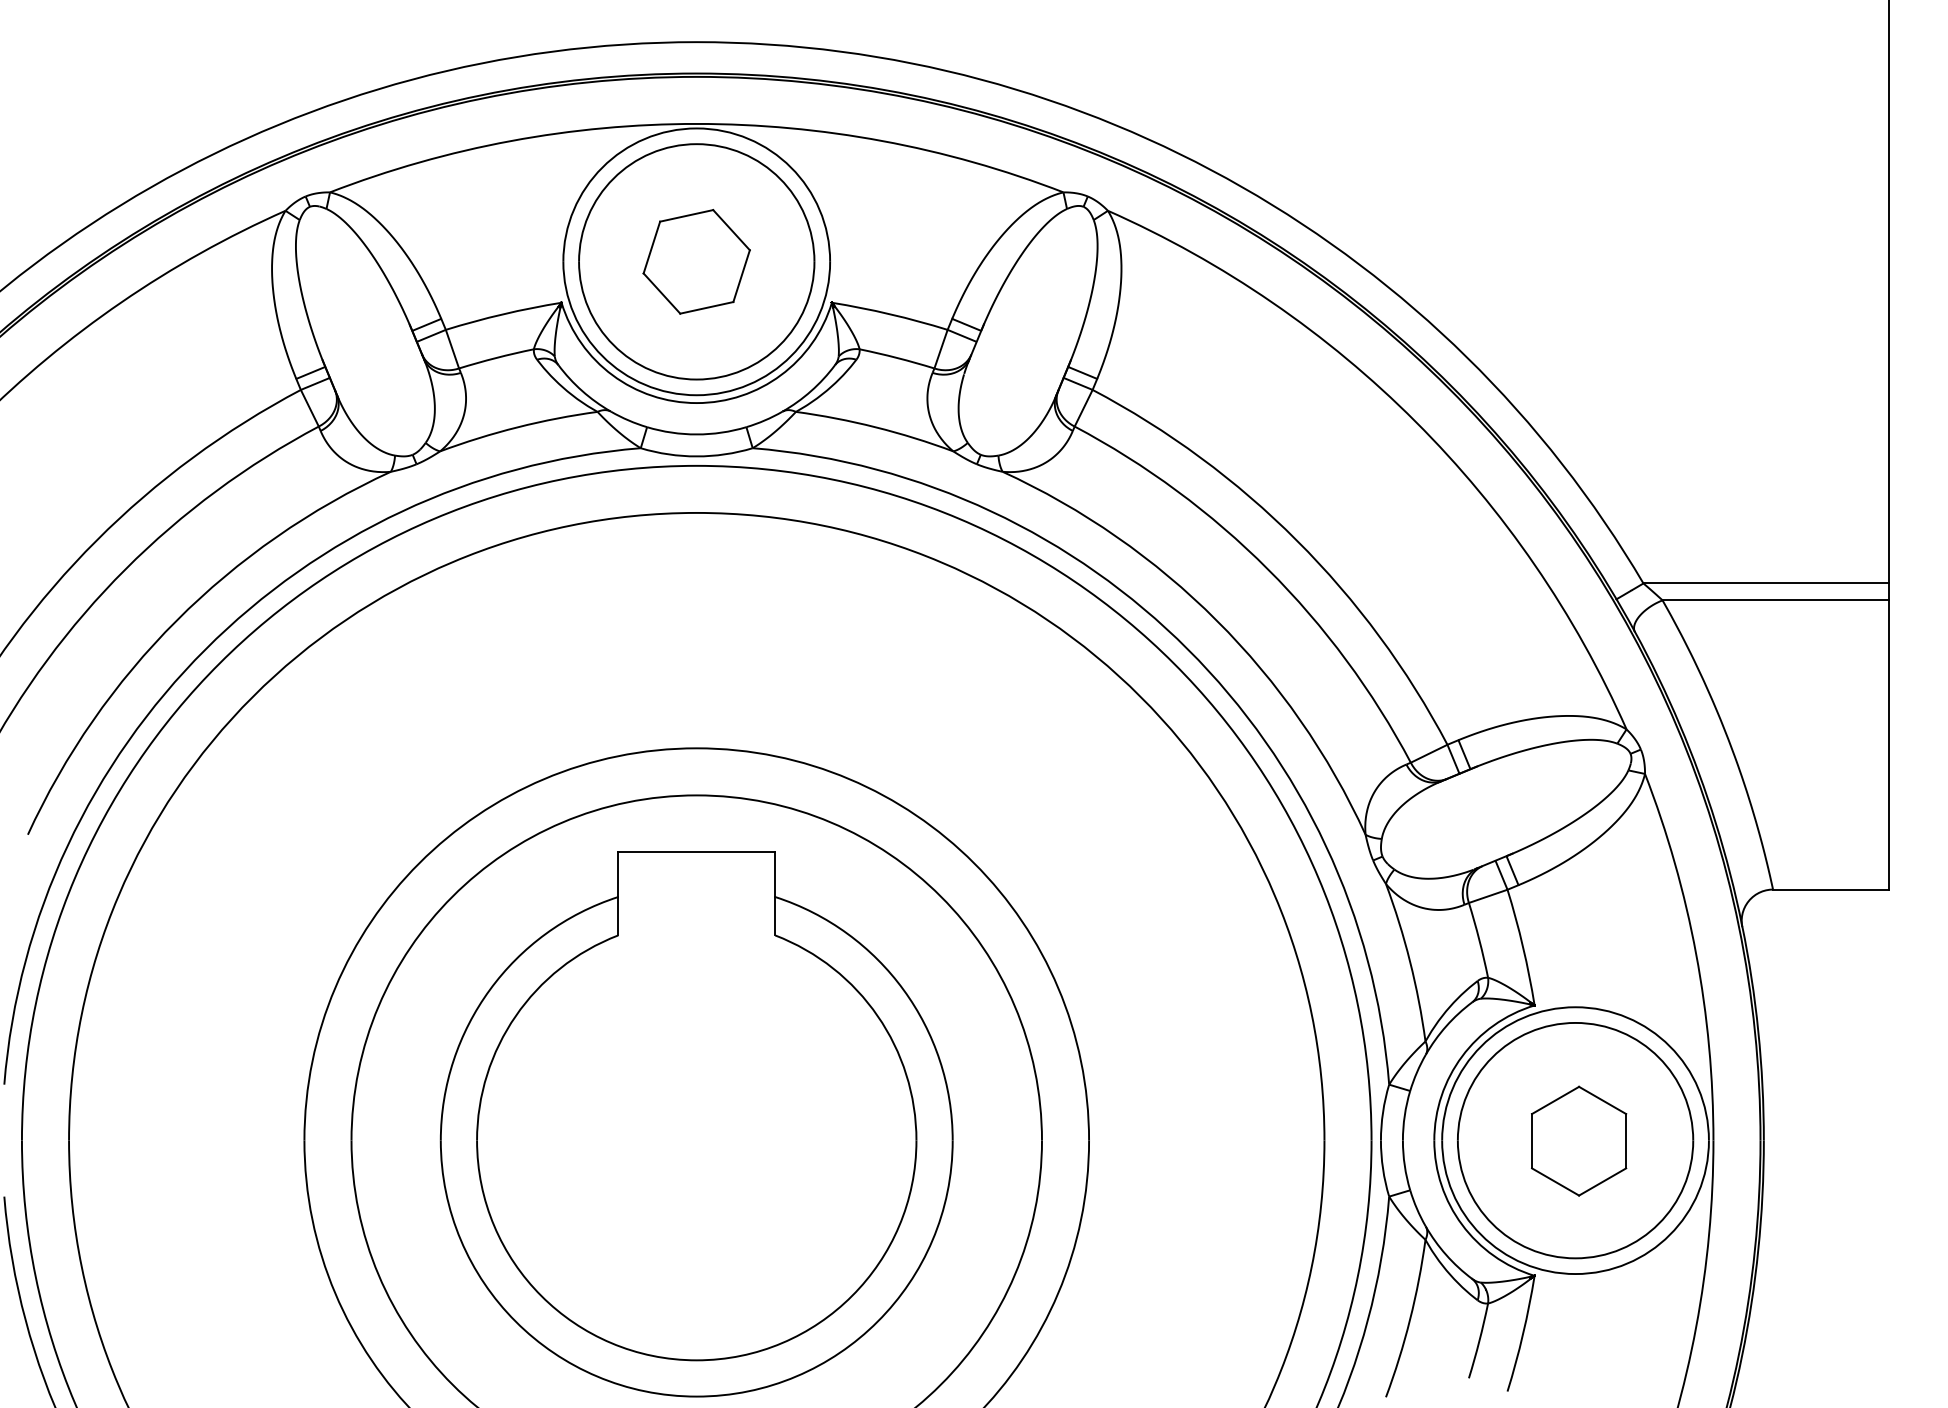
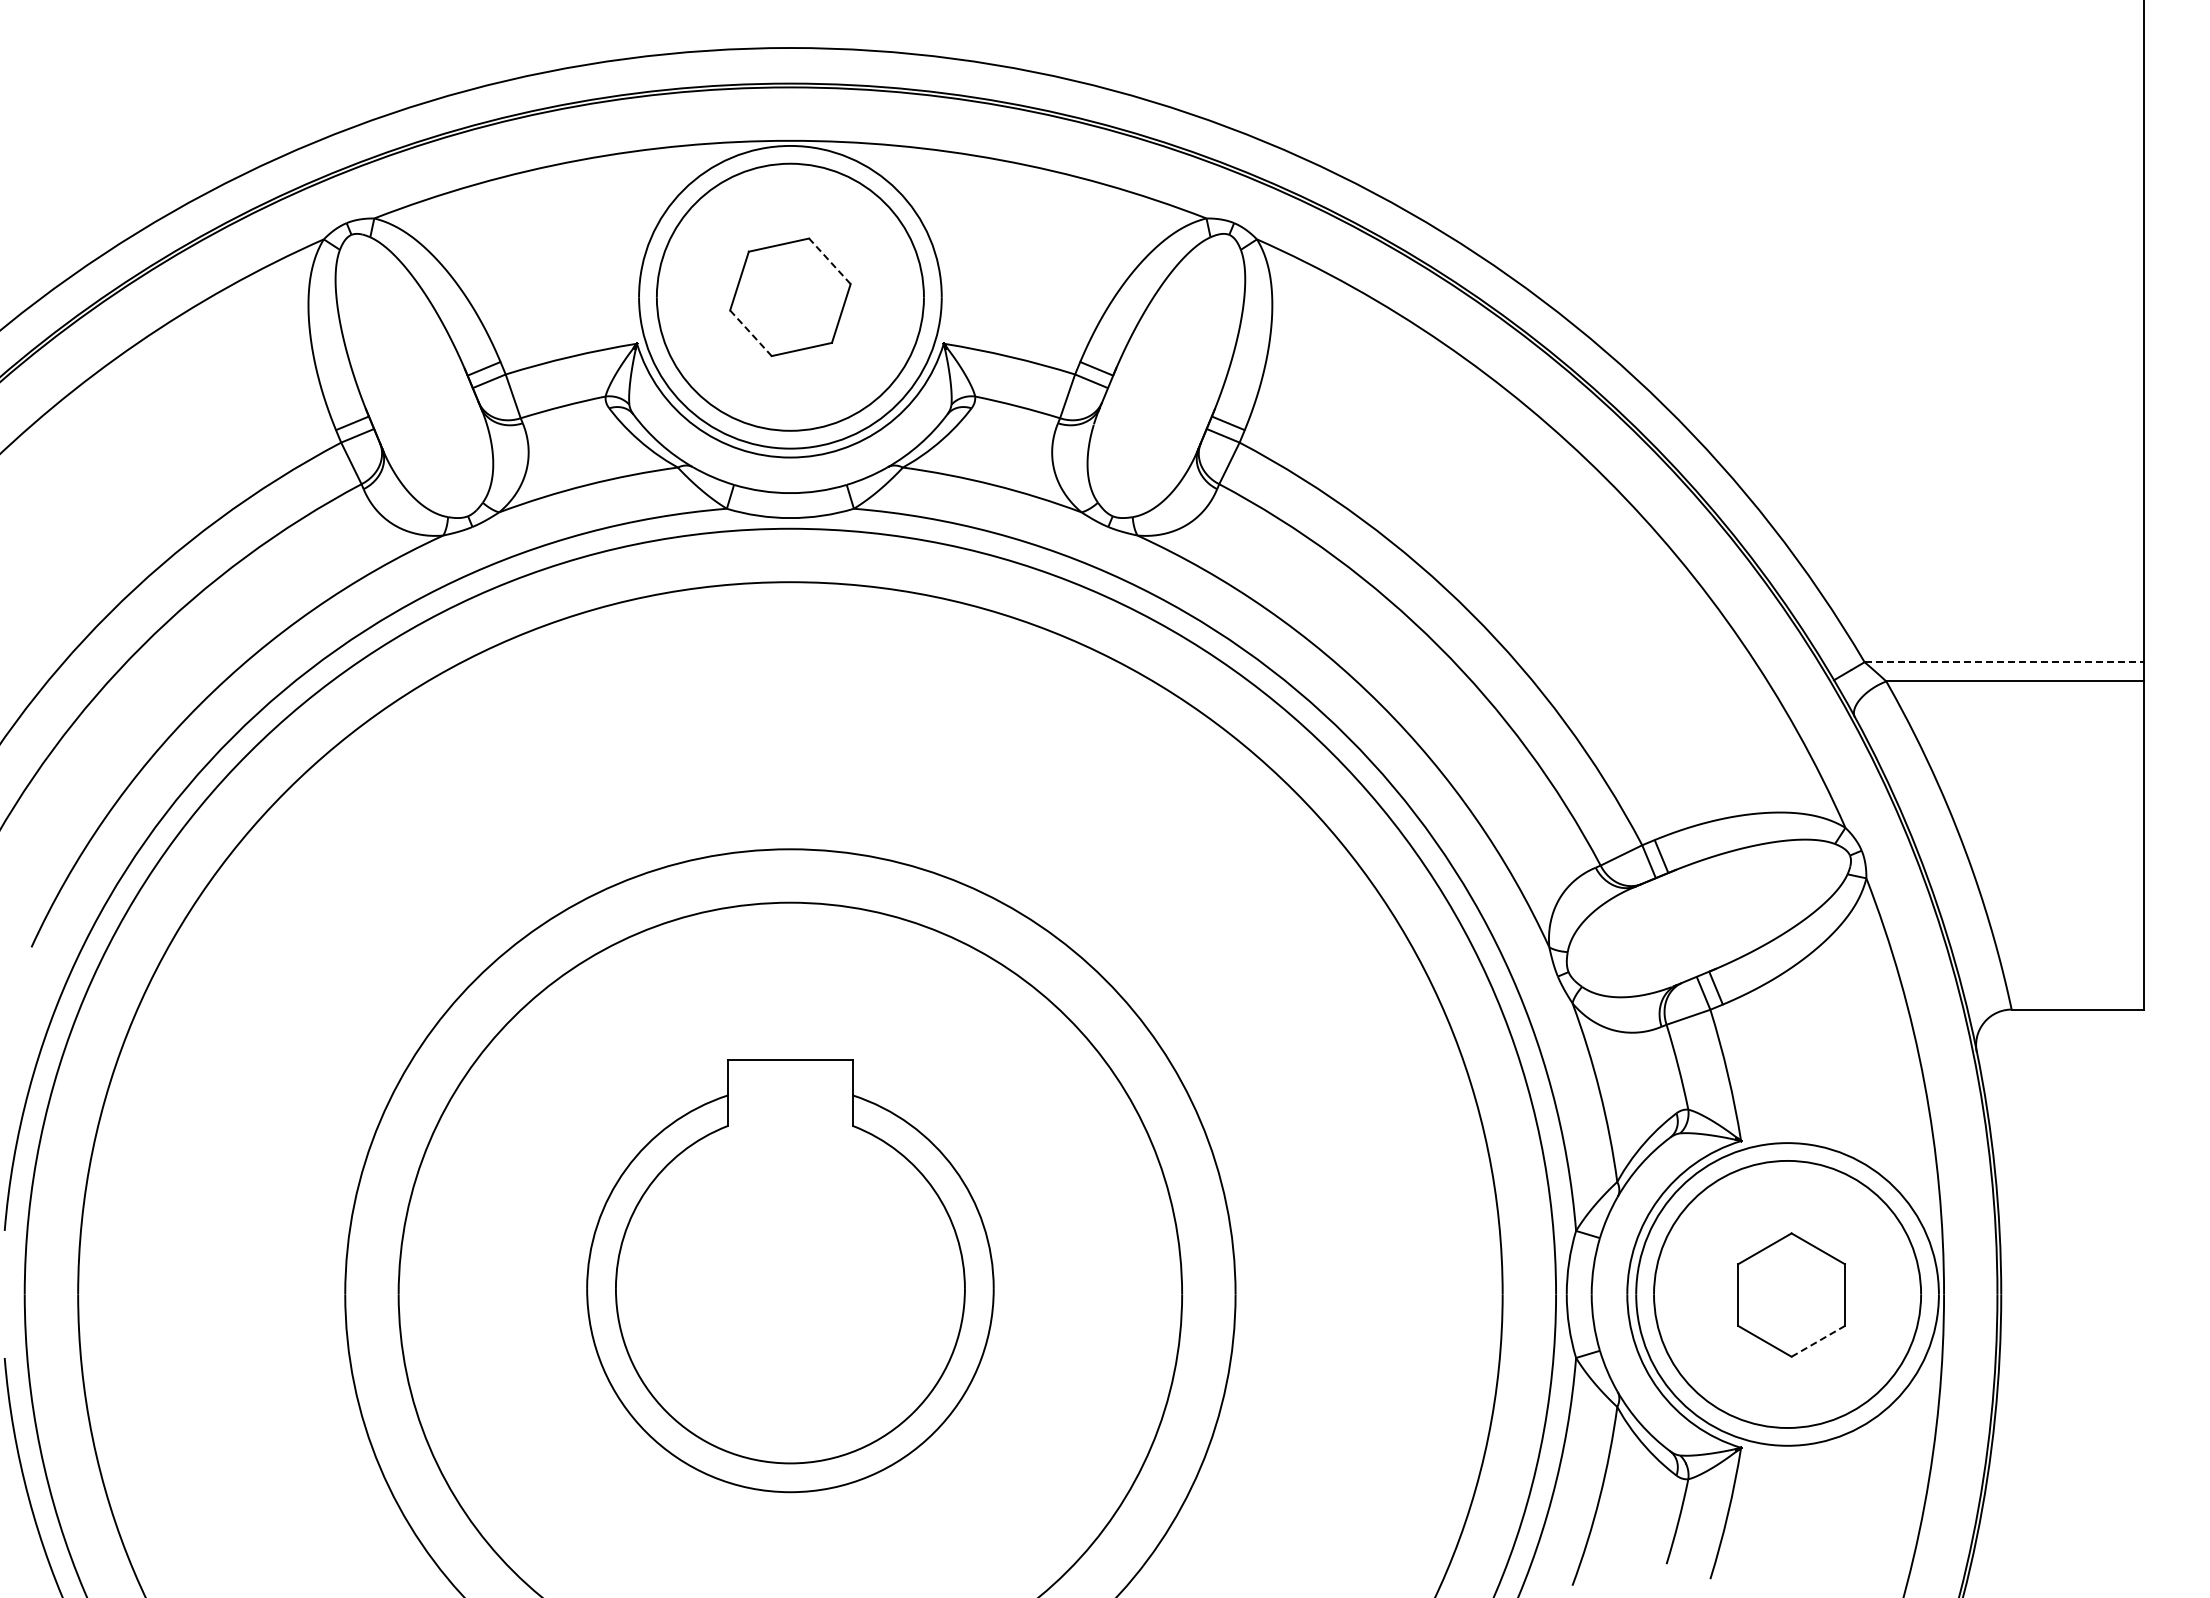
line: (731, 230) -> (829, 261), solid -> dashed
line: (661, 293) -> (750, 333), solid -> dashed
line: (1766, 583) -> (2004, 662), solid -> dashed
part: (696, 1123) -> (790, 1275), size x0.7
line: (1602, 1182) -> (1818, 1341), solid -> dashed

